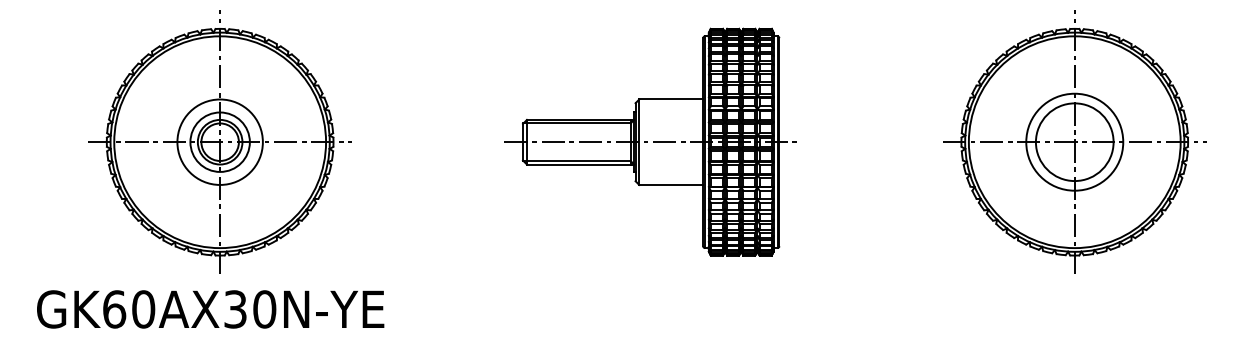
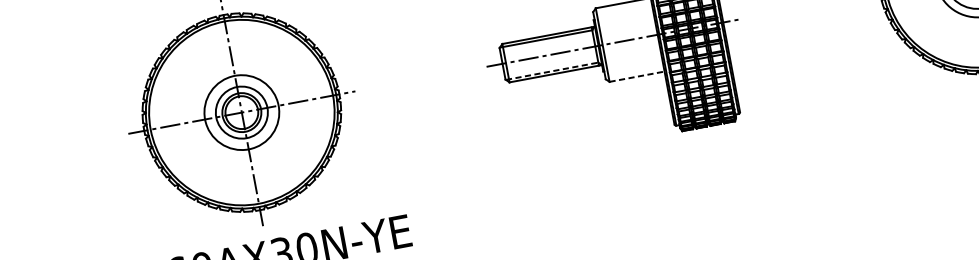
line: (577, 160) -> (552, 70), solid -> dashed
line: (671, 184) -> (637, 76), solid -> dashed

